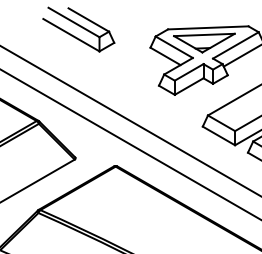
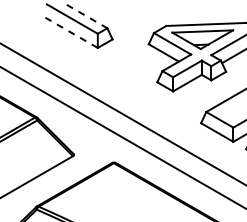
line: (89, 20) -> (87, 17), solid -> dashed
line: (70, 34) -> (68, 31), solid -> dashed

